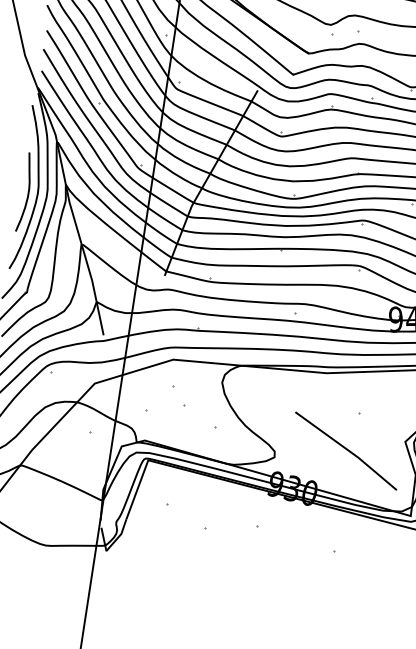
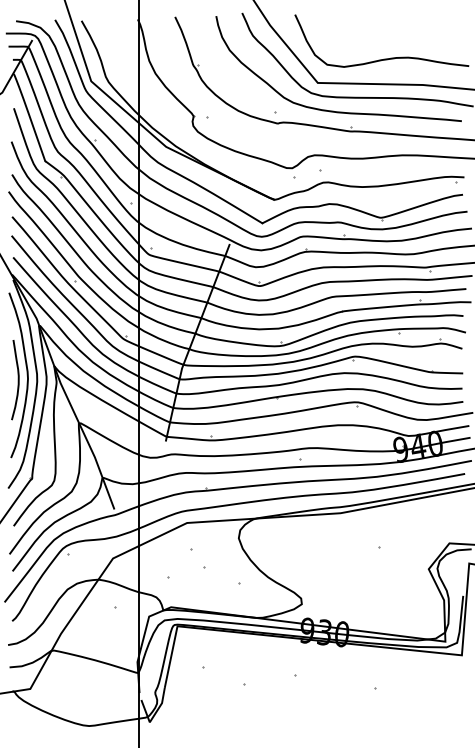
line: (346, 450) -> (371, 586), removed

